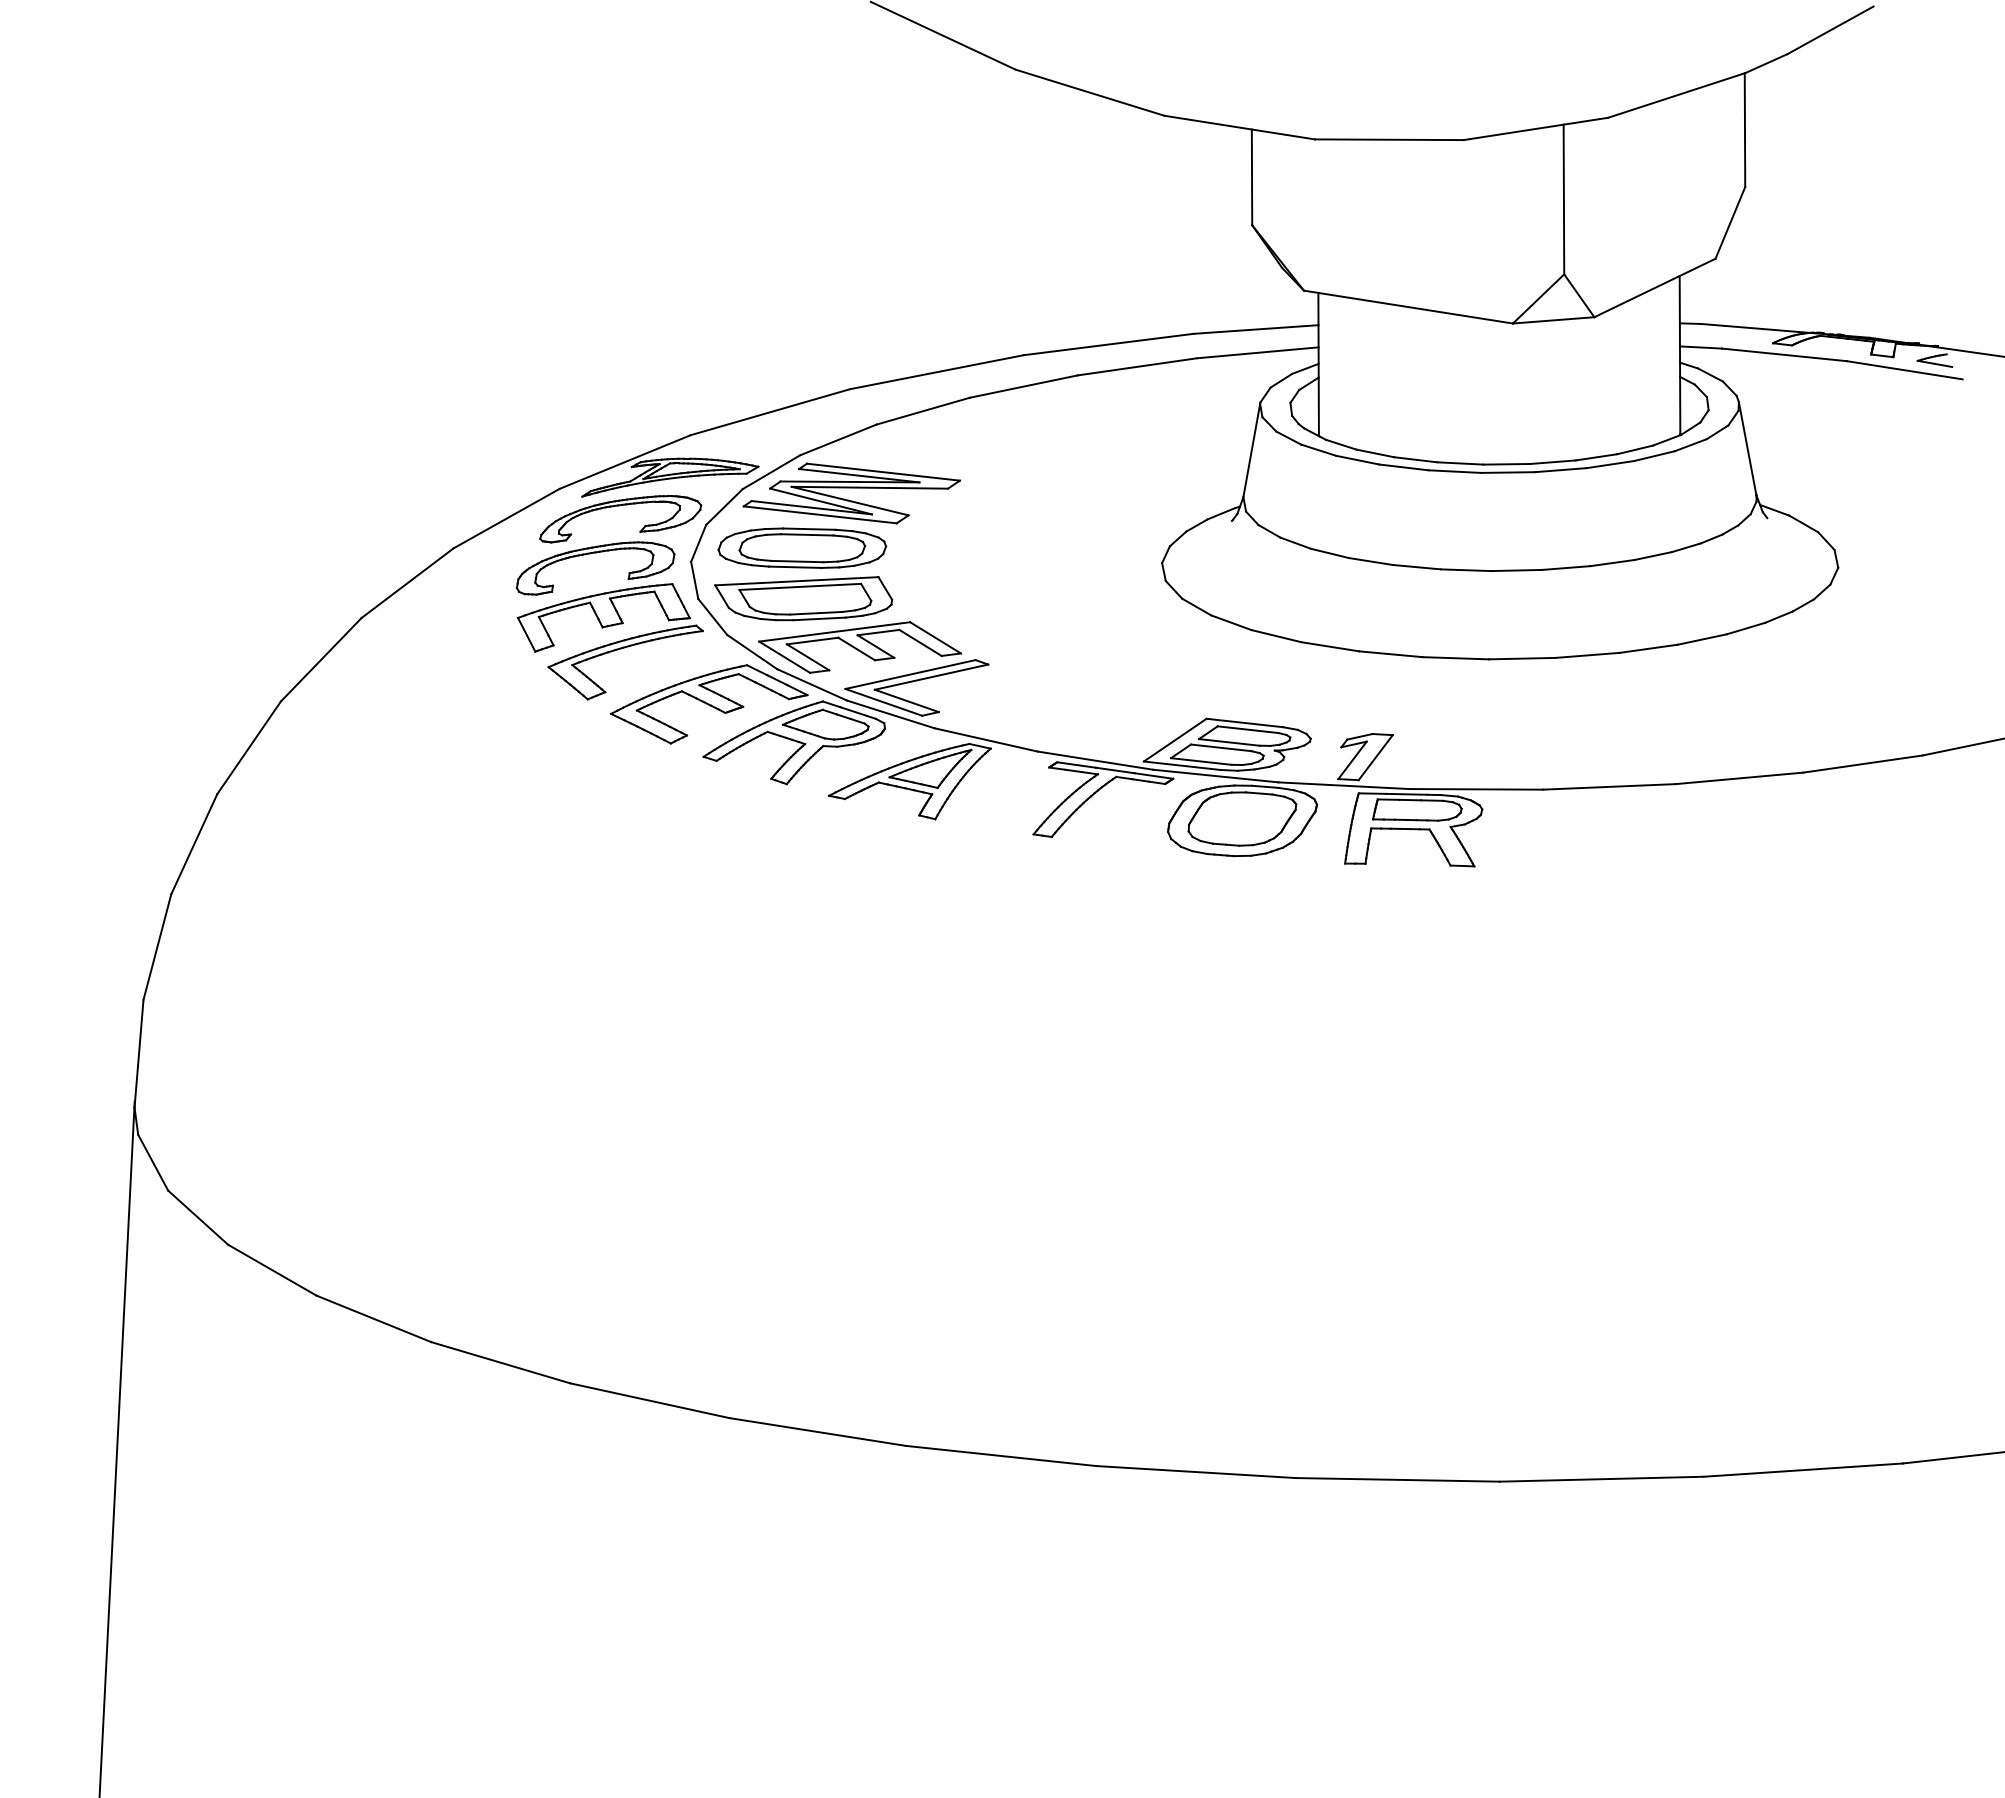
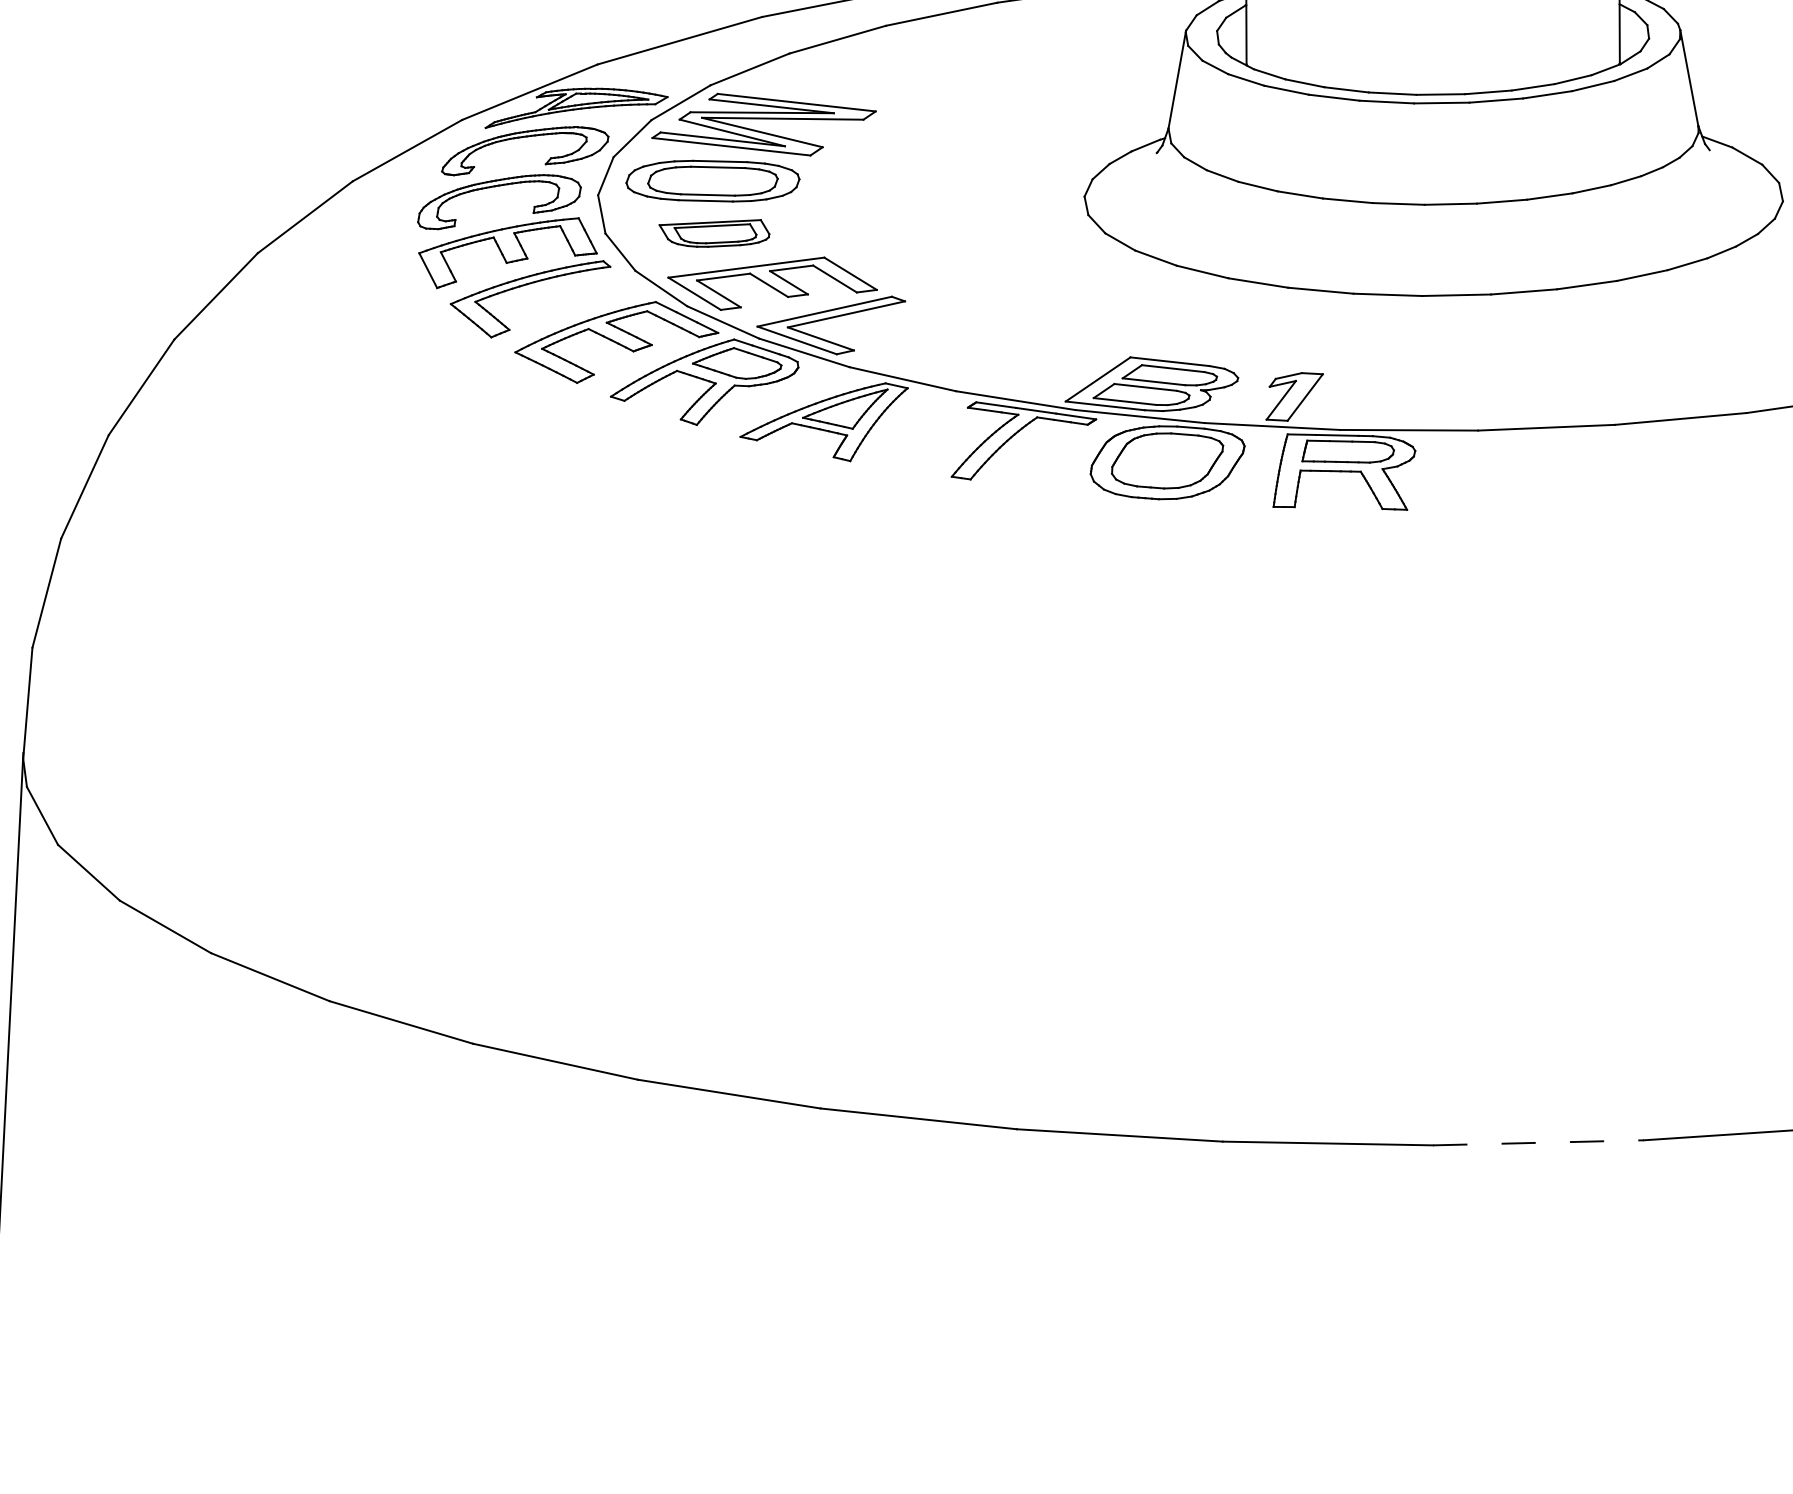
part: (803, 598) -> (714, 233), size x0.6
line: (1601, 1479) -> (1538, 1143), solid -> dashed

